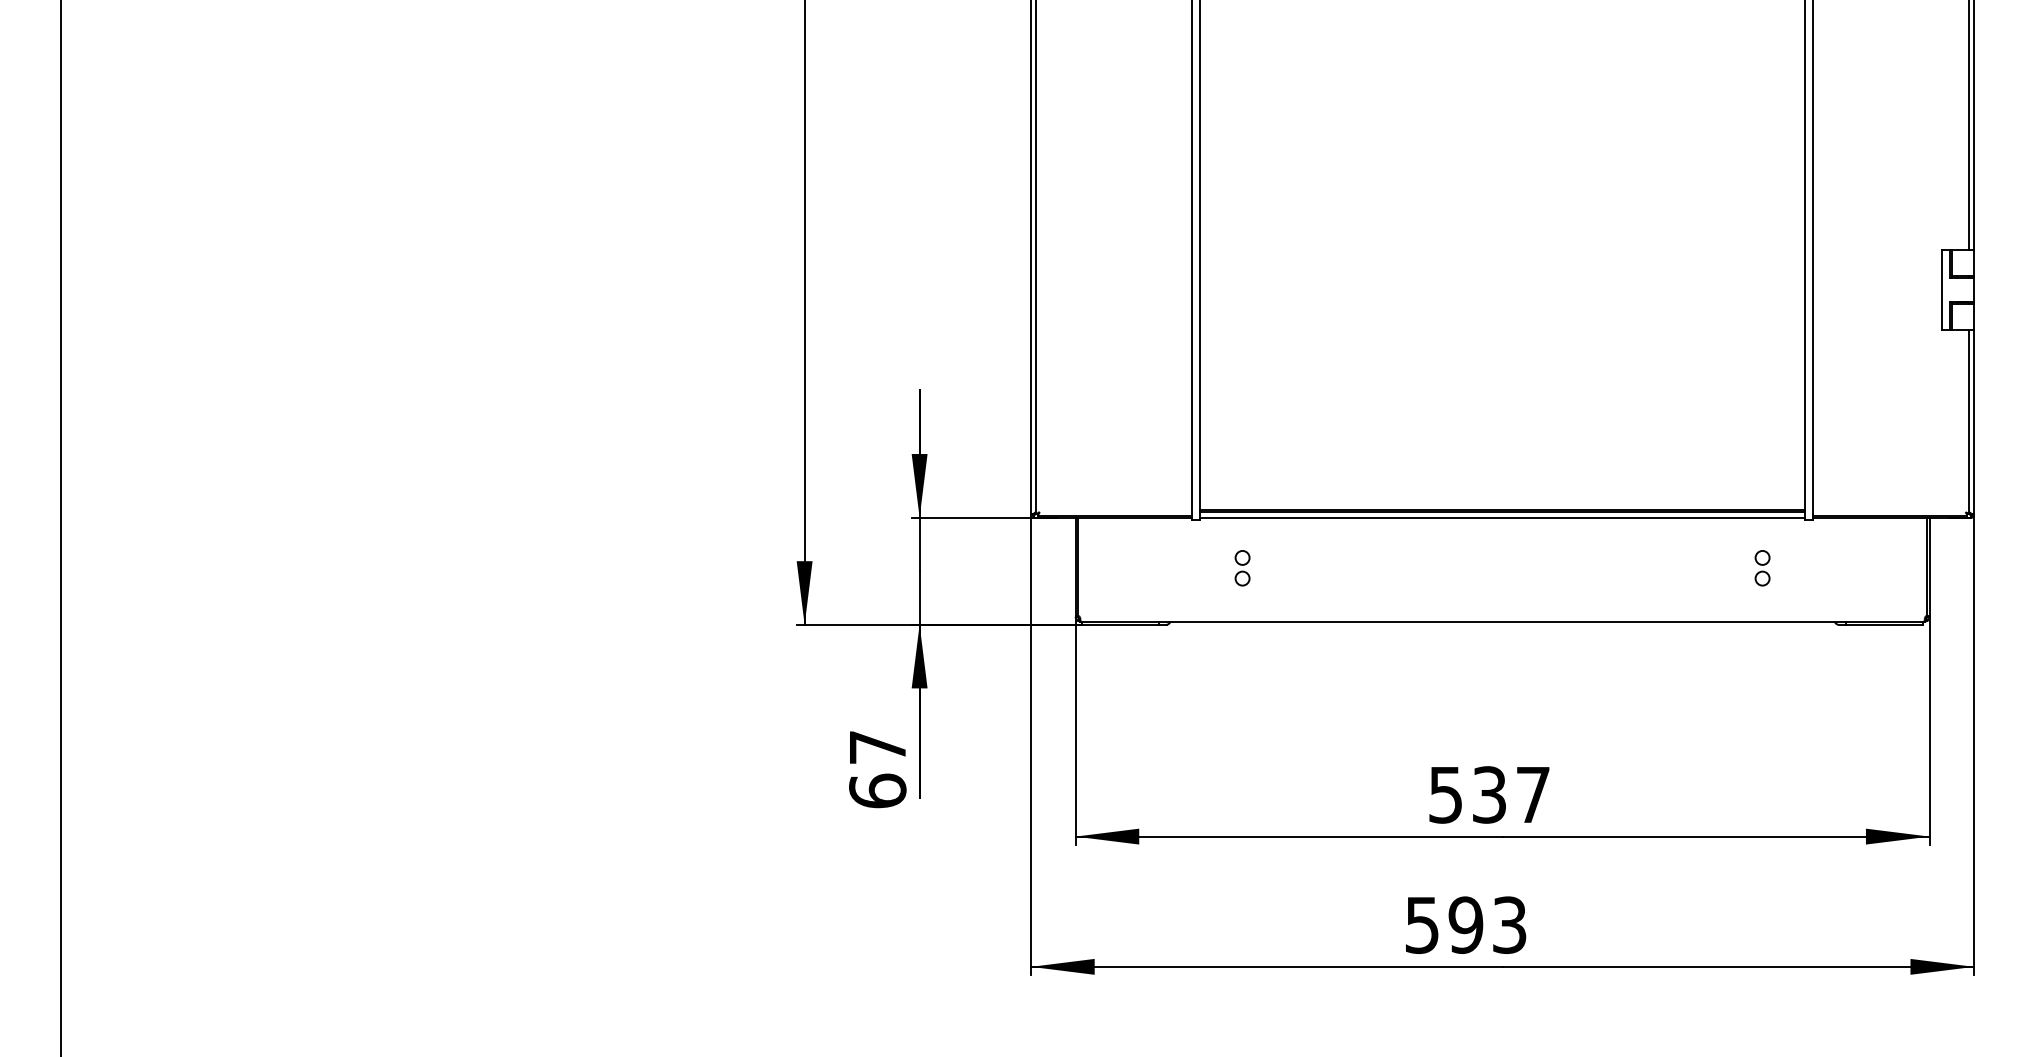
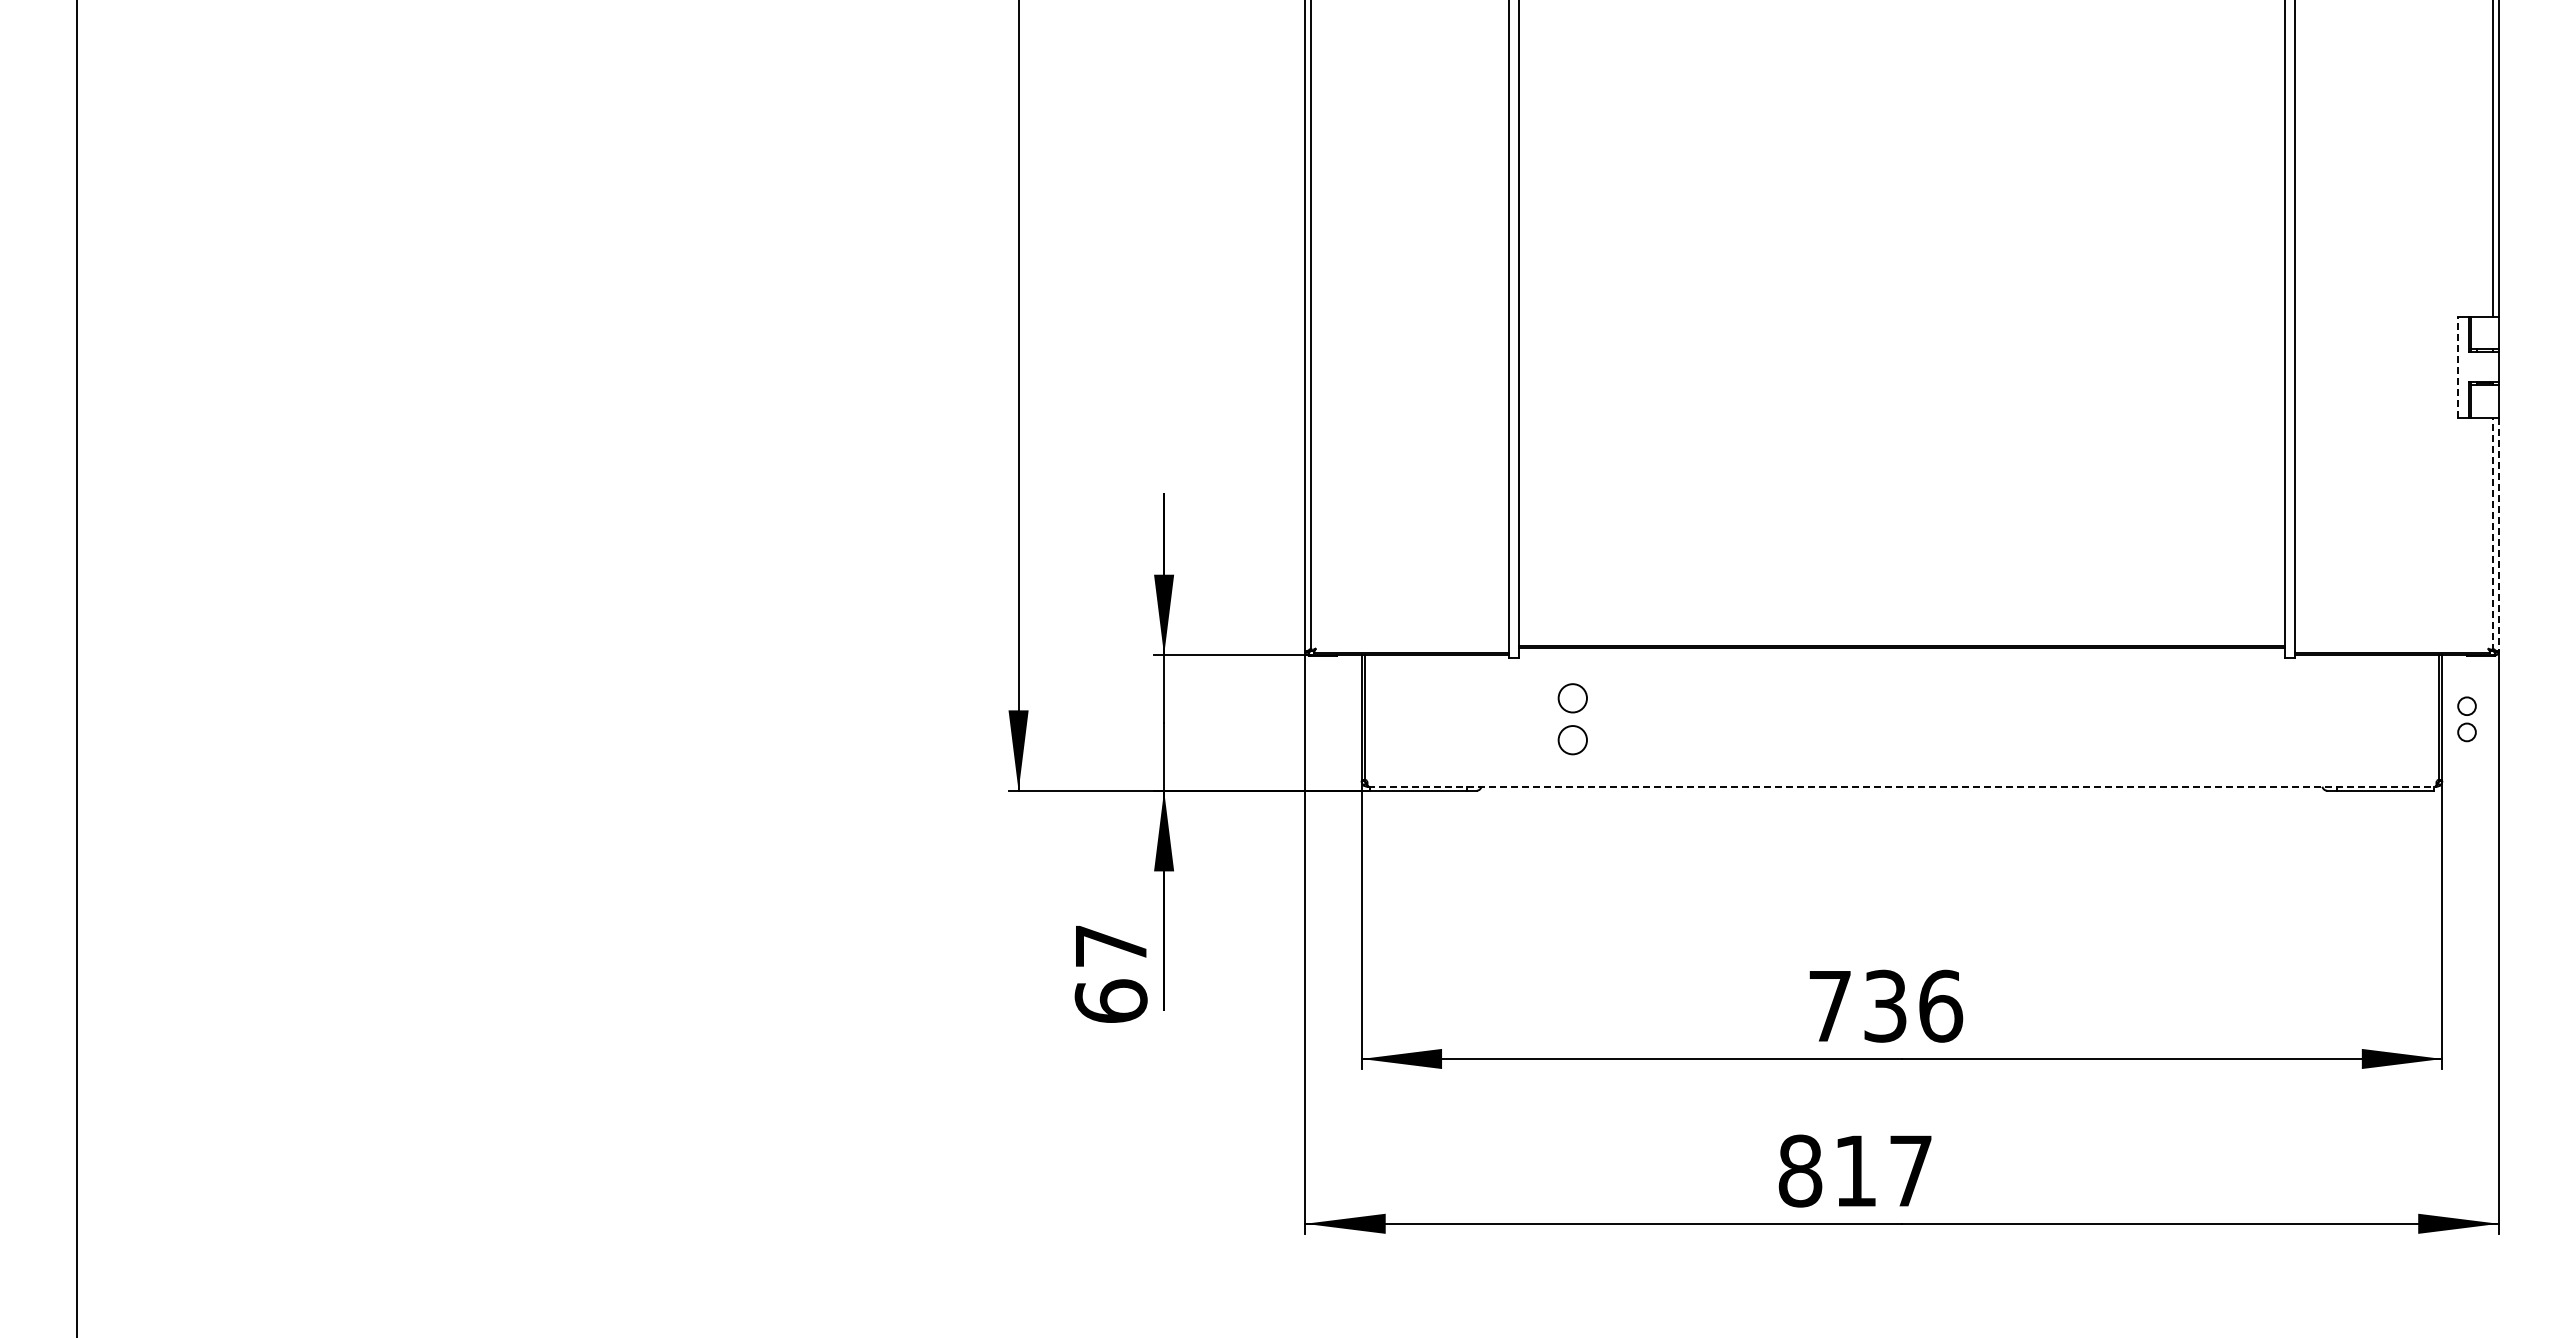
line: (1942, 289) -> (2458, 366), solid -> dashed
line: (1969, 422) -> (2492, 534), solid -> dashed
line: (1973, 422) -> (2498, 534), solid -> dashed
line: (1502, 517) -> (1901, 655), removed
part: (1242, 568) -> (1572, 719), size x1.6
part: (1762, 568) -> (2466, 719), moved
line: (1503, 621) -> (1902, 786), solid -> dashed
text: (1490, 794) -> (1886, 1005), 537 -> 736
text: (1465, 924) -> (1854, 1170), 593 -> 817

